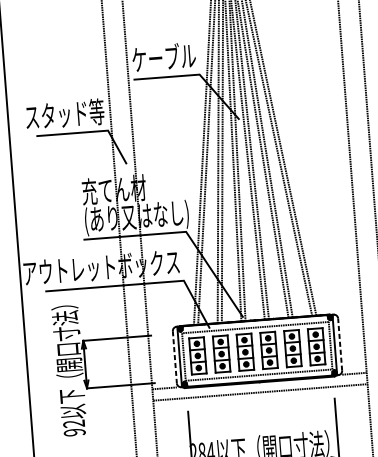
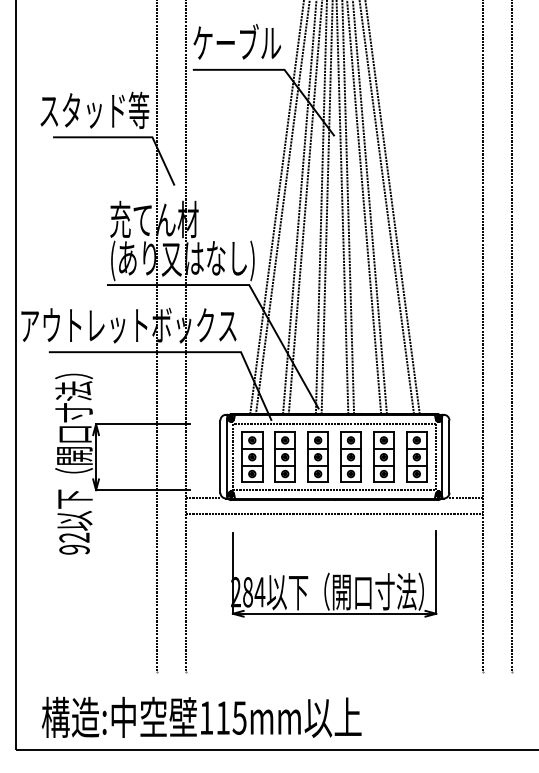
line: (340, 344) -> (449, 456), dashed -> solid
line: (174, 357) -> (220, 457), dashed -> solid

